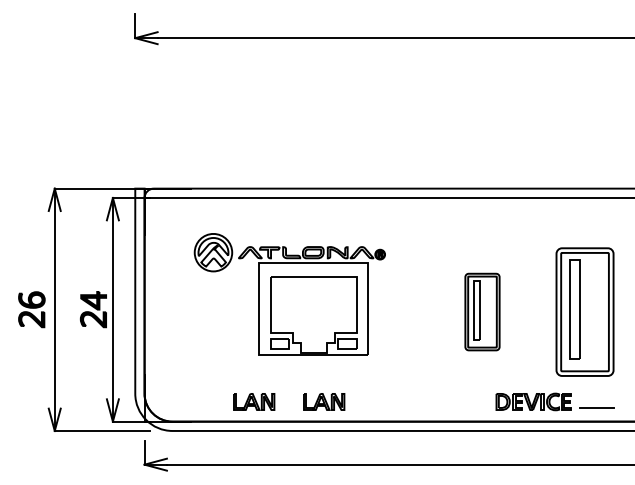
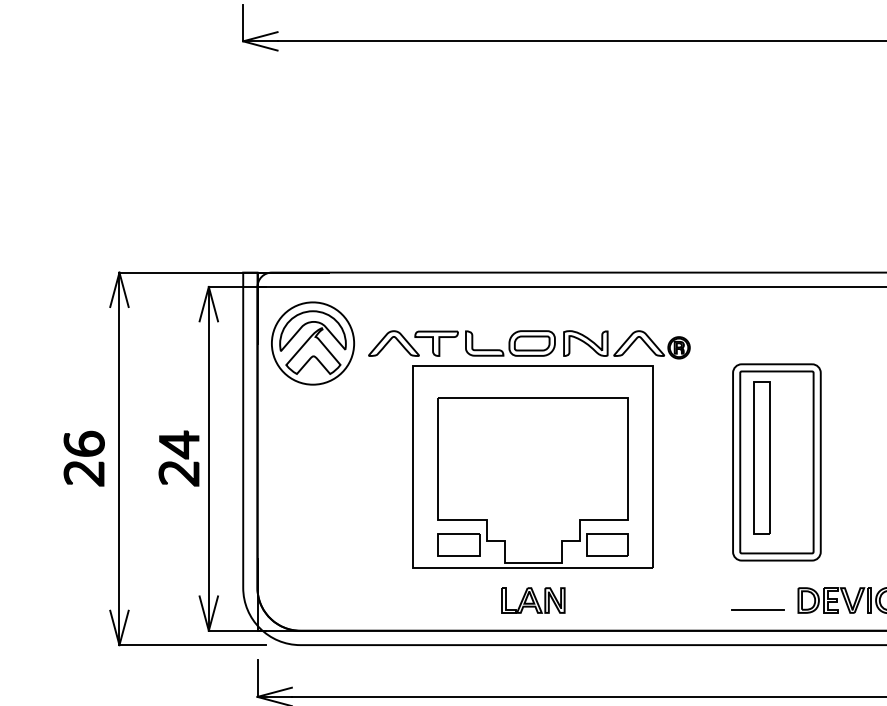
part: (289, 294) -> (480, 435), size x1.43
part: (482, 311) -> (776, 461), size x1.67
part: (254, 401) -> (426, 599), removed
line: (470, 408) -> (758, 610), added

